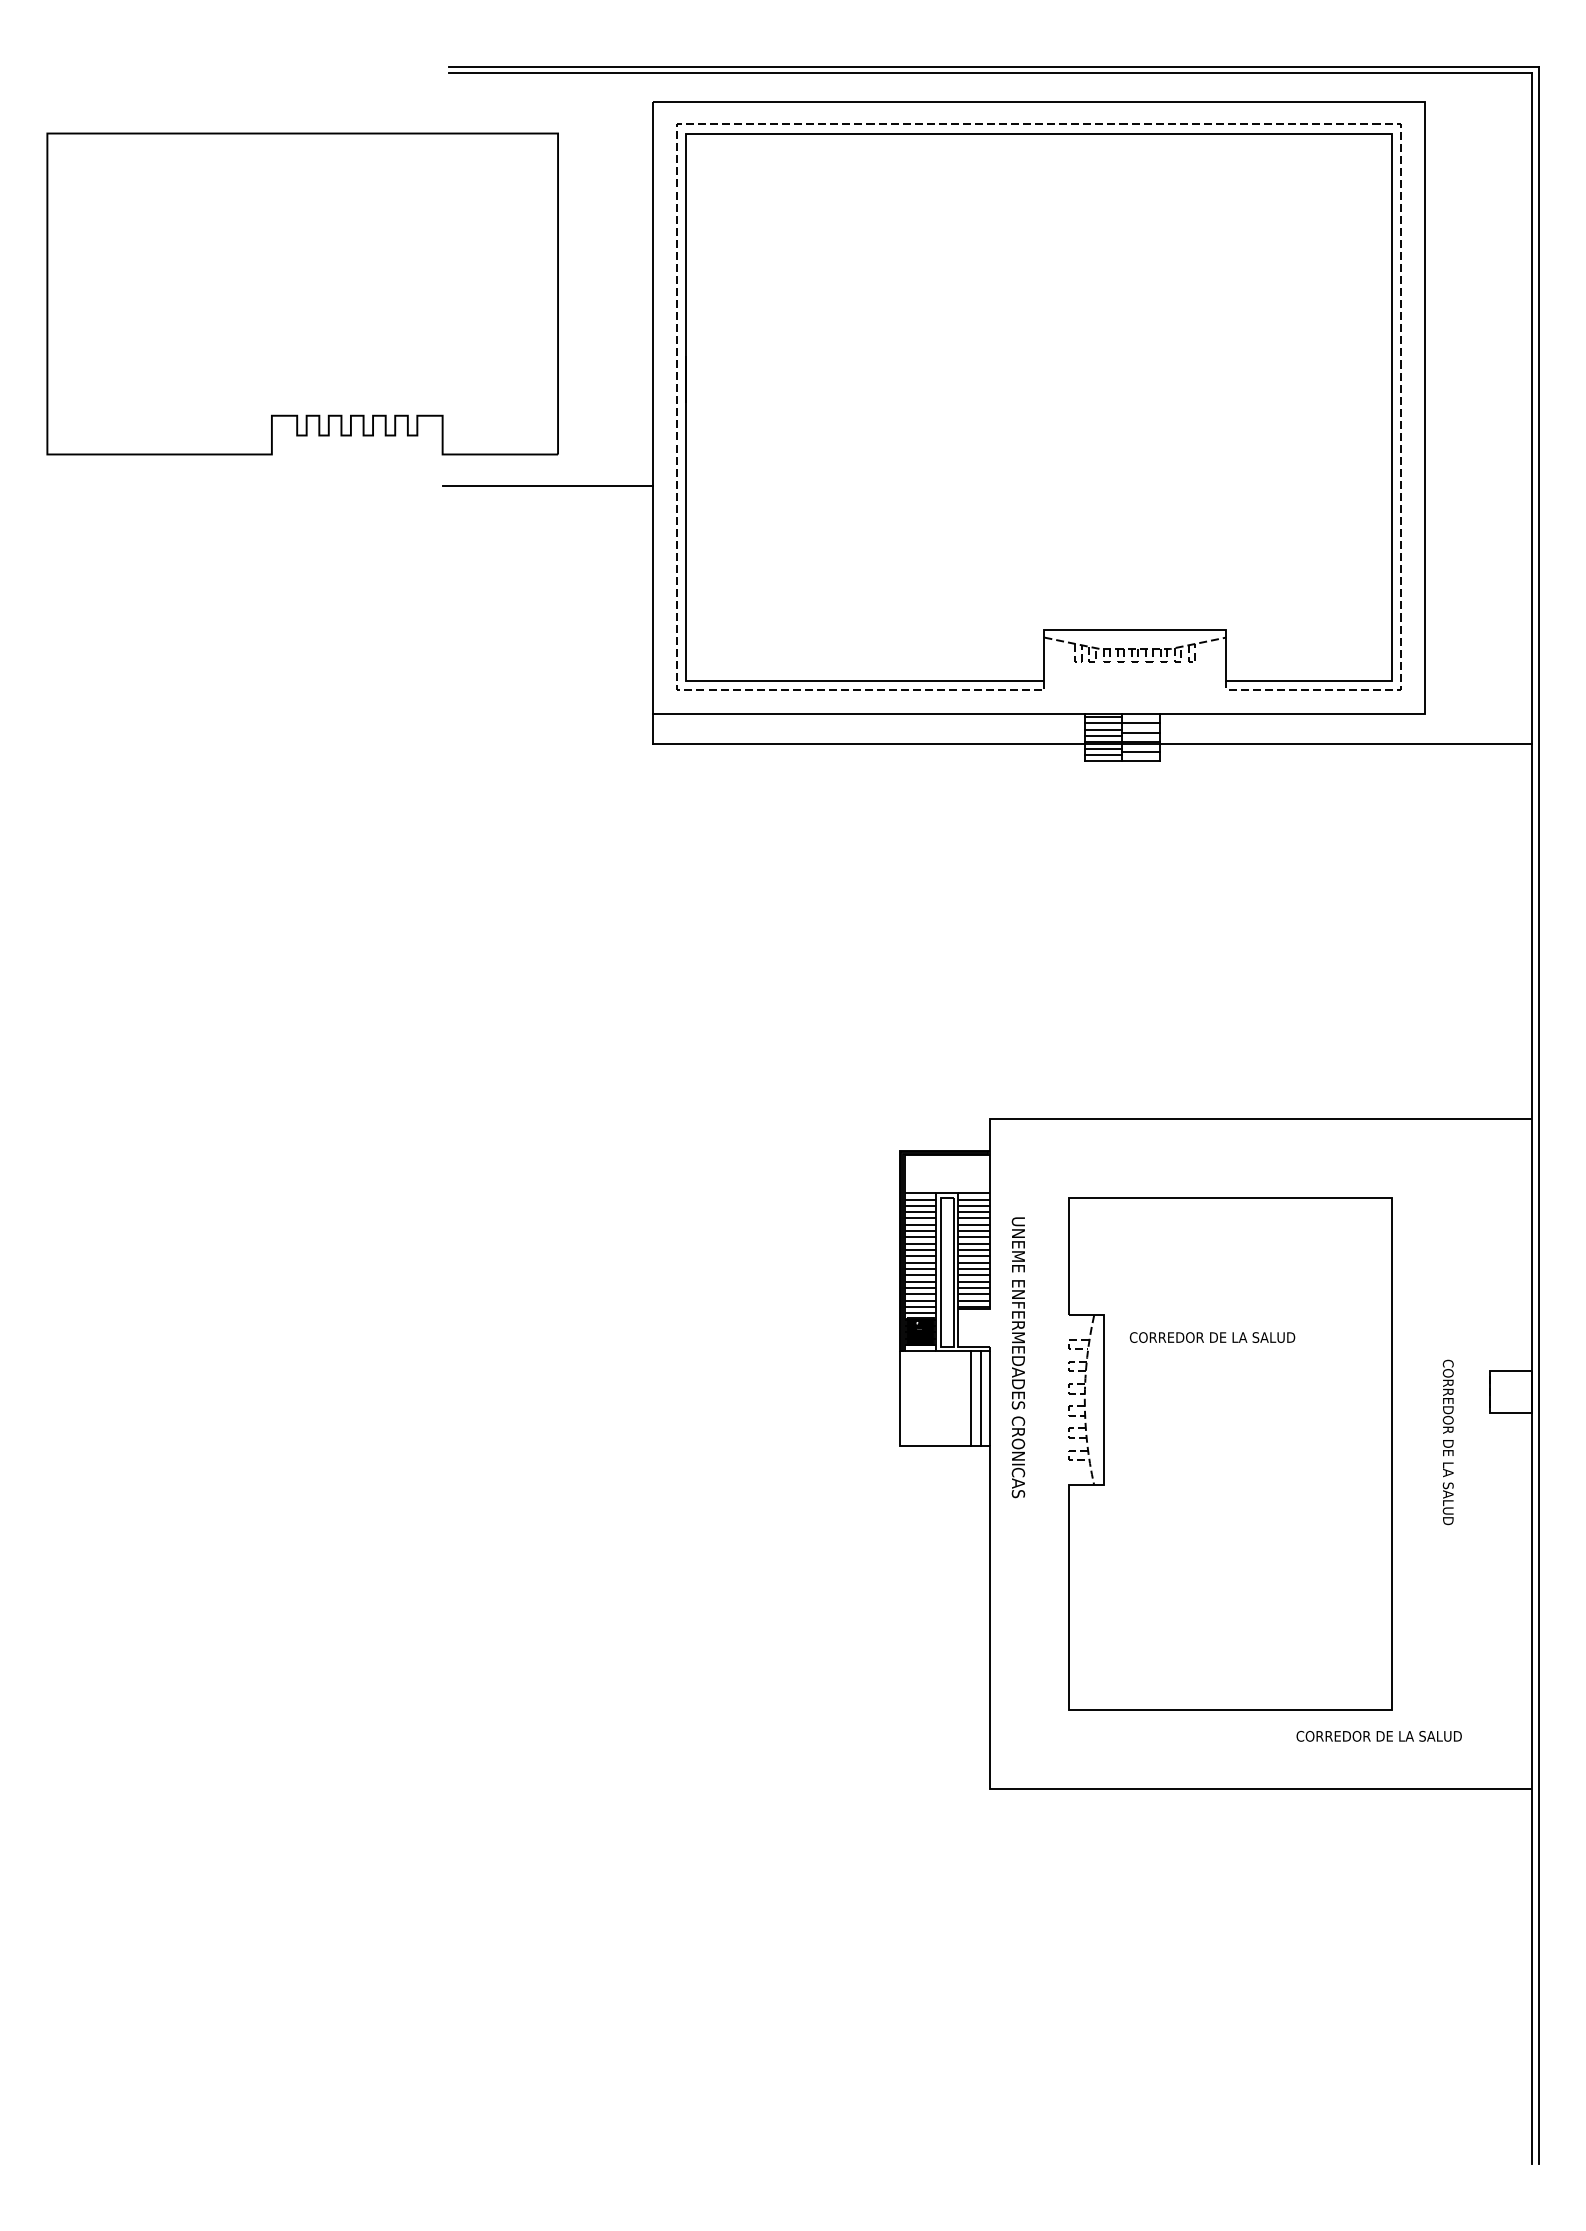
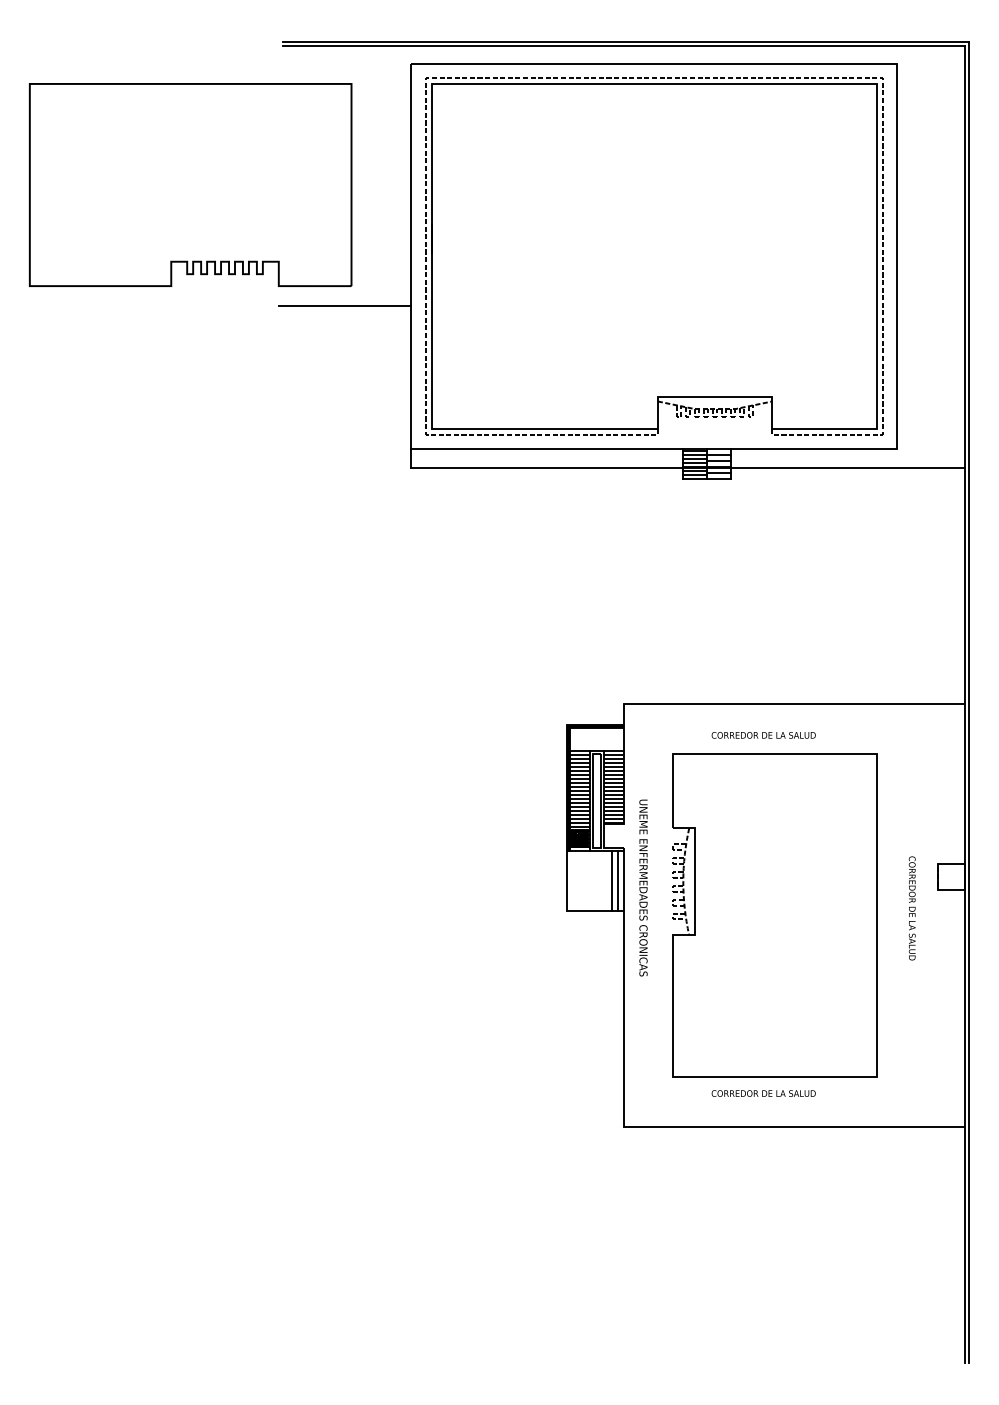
text: (1212, 1337) -> (763, 735), moved
text: (1018, 1356) -> (643, 887), moved
text: (1378, 1736) -> (763, 1093), moved

